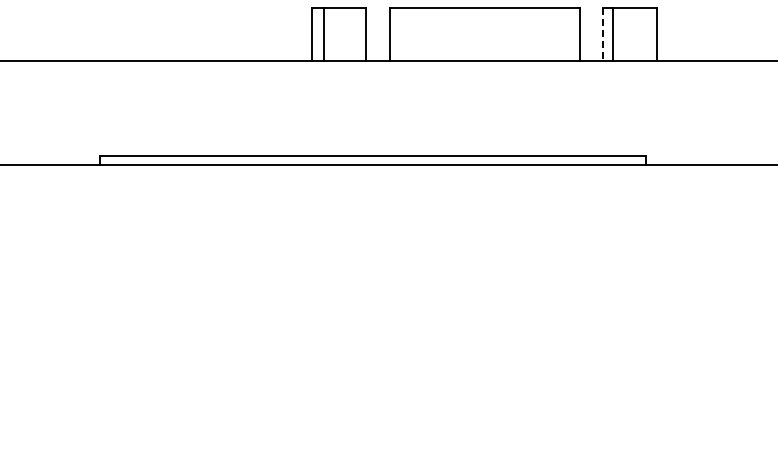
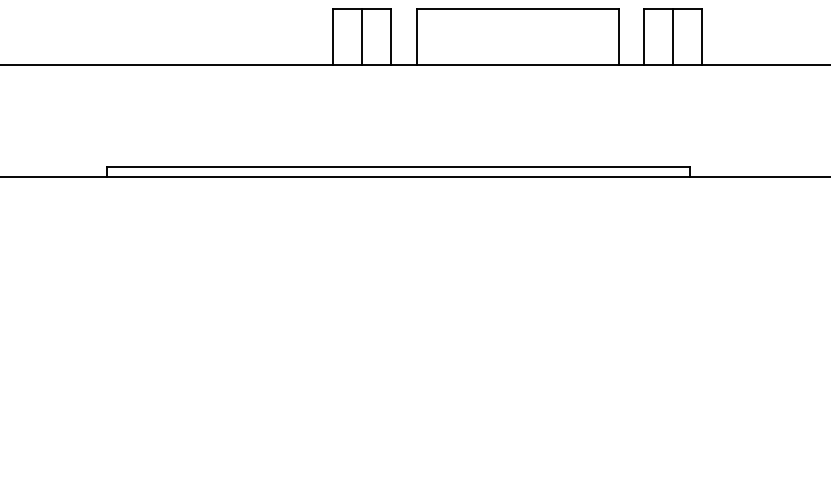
line: (324, 34) -> (362, 36), moved
line: (602, 34) -> (643, 36), dashed -> solid
line: (612, 34) -> (672, 36), moved

